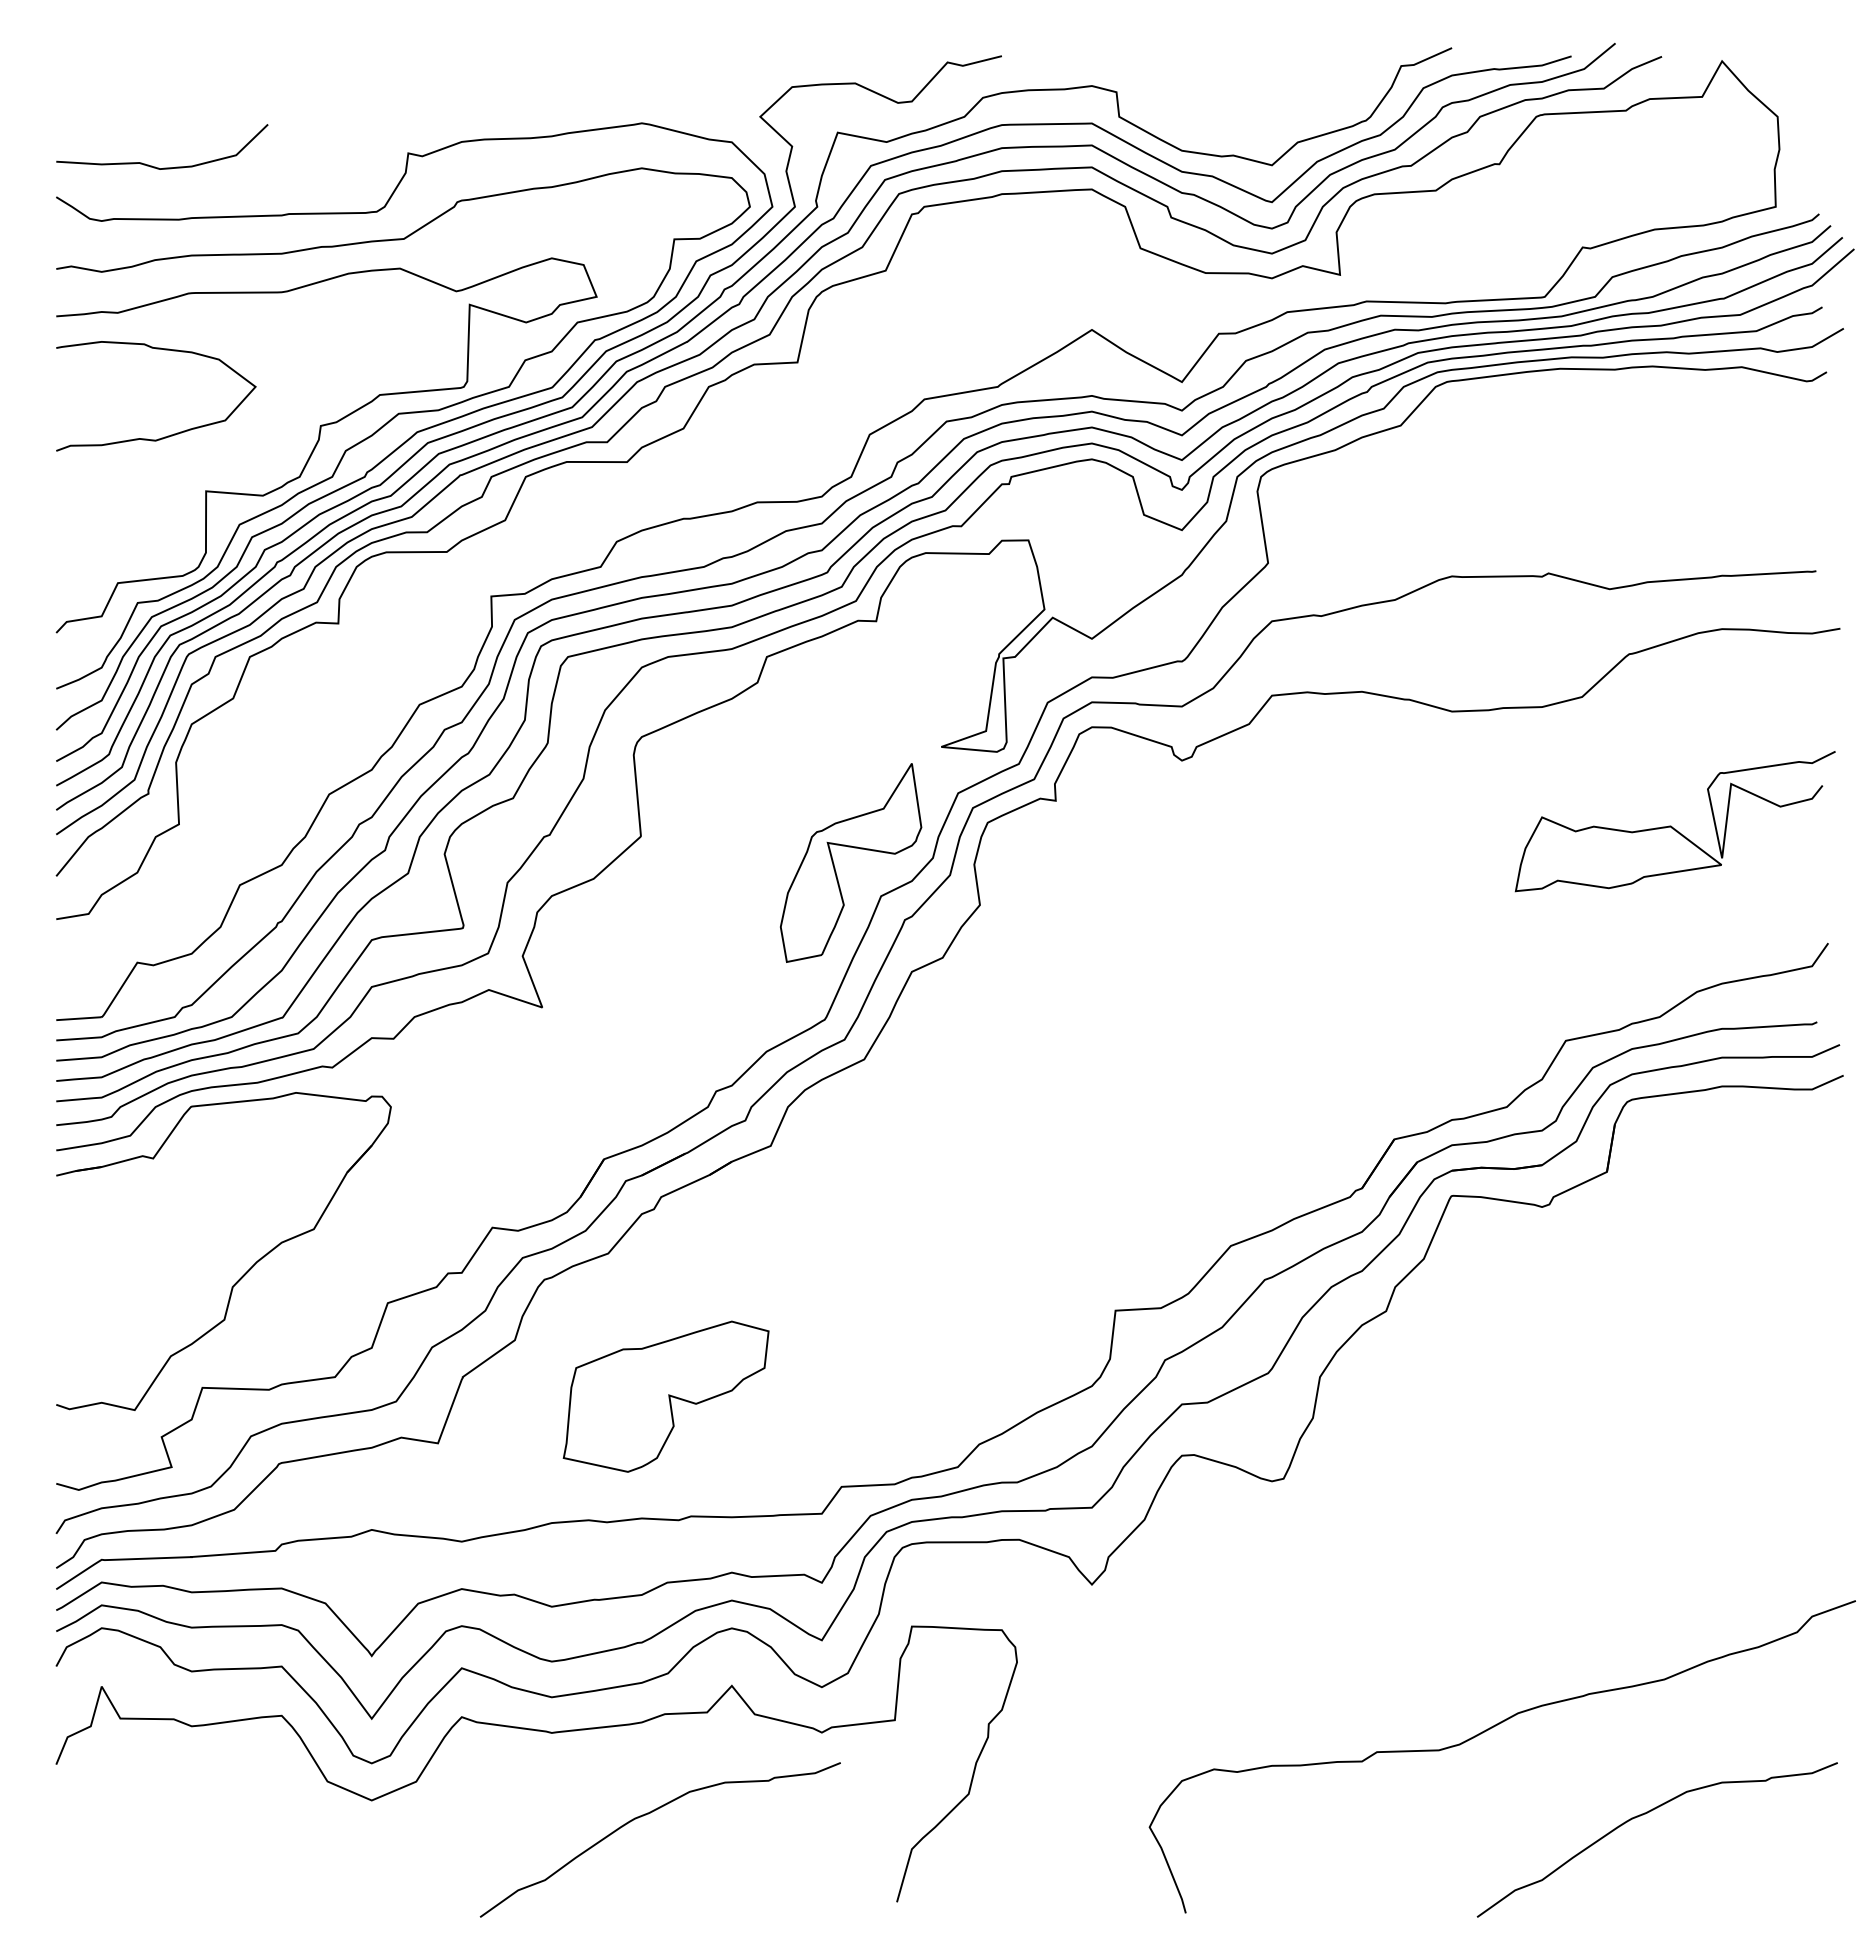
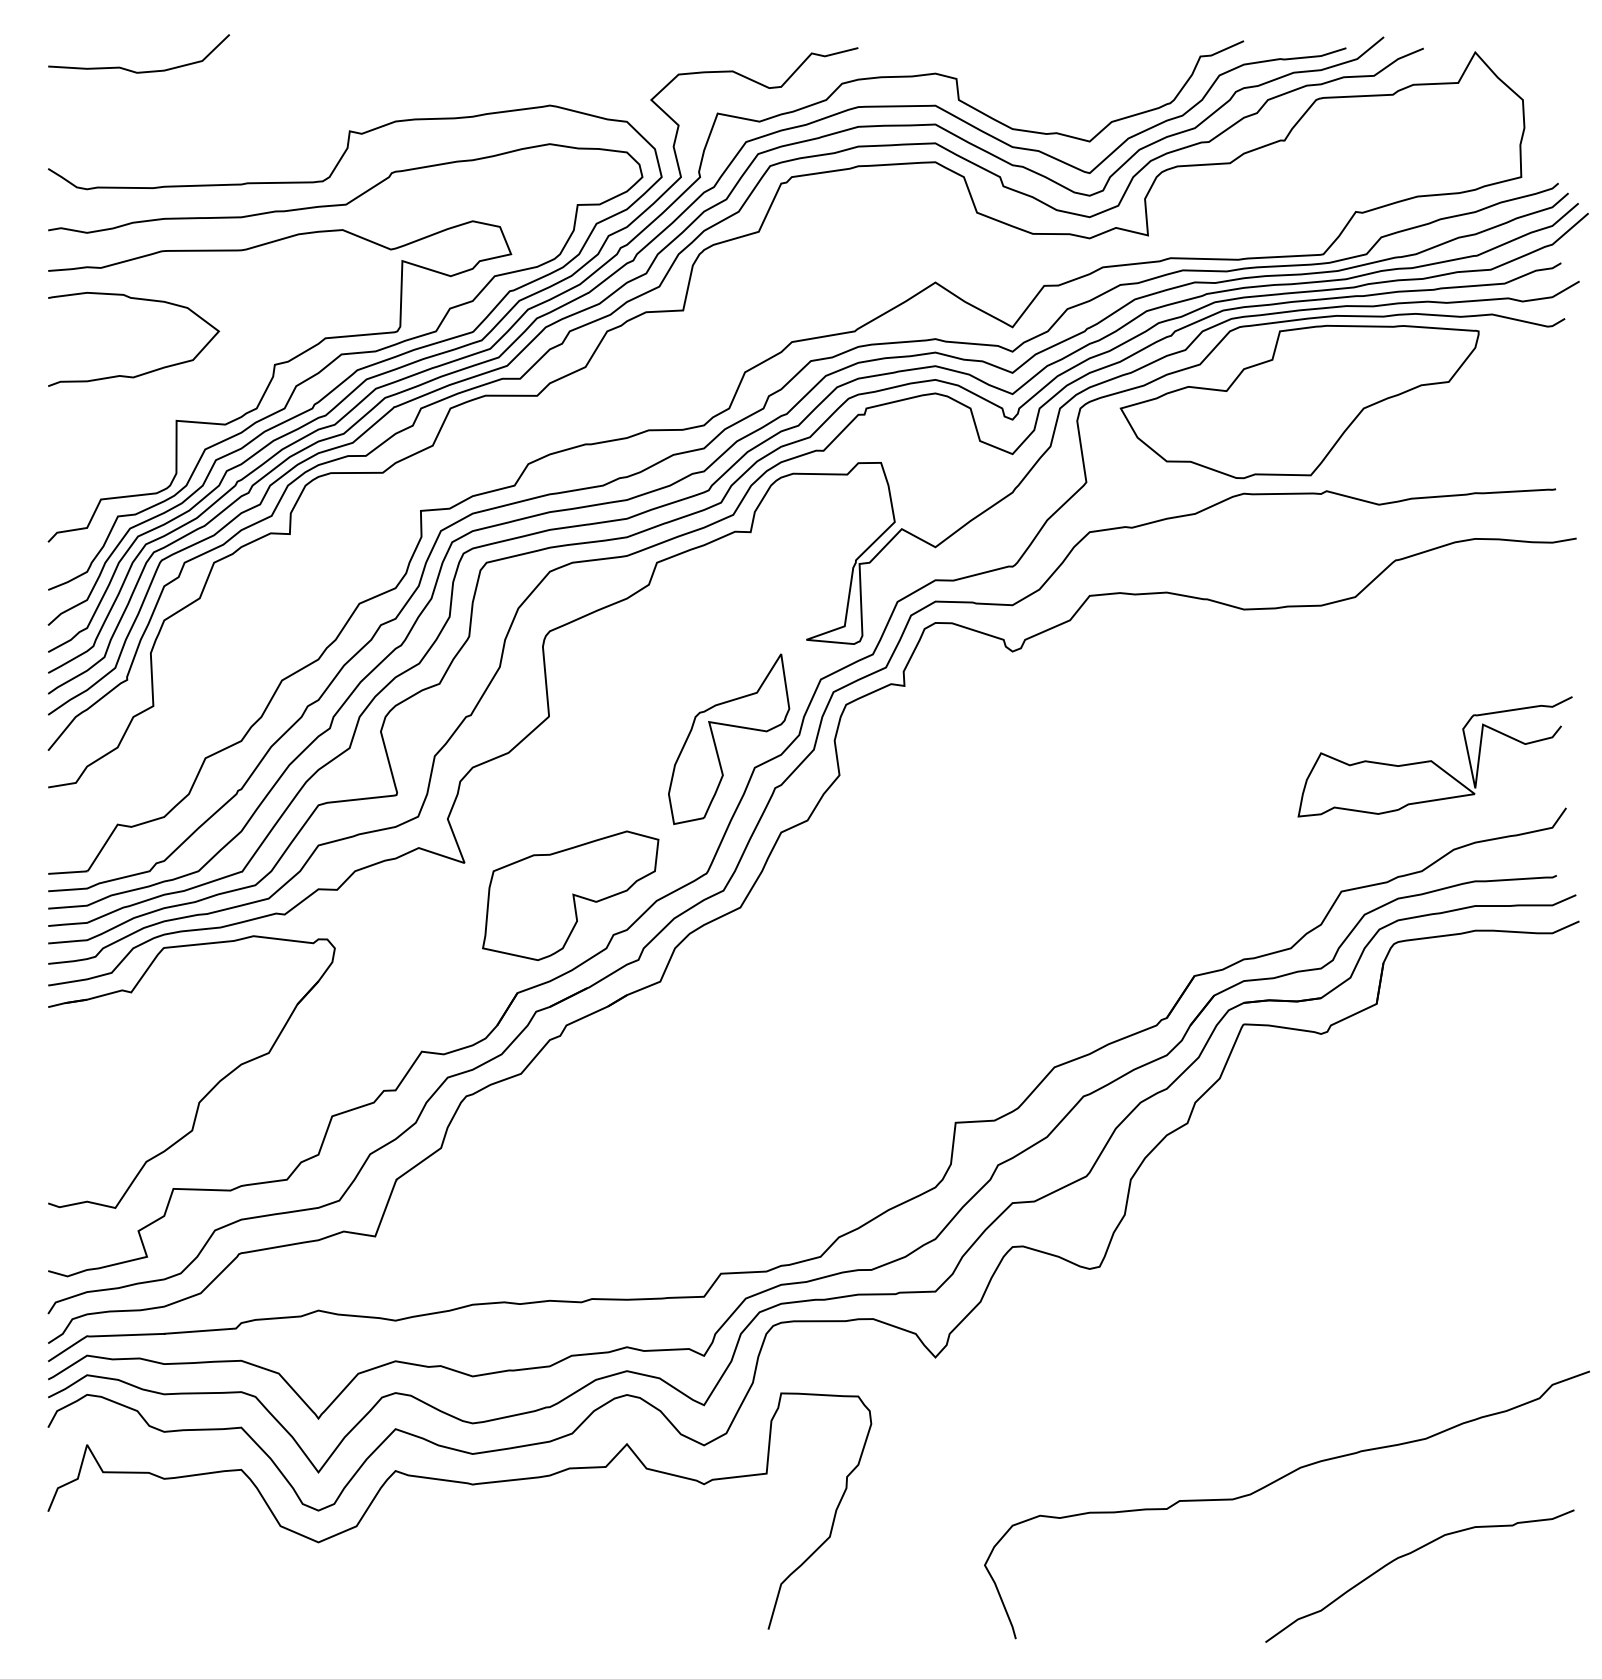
curve: (163, 167) -> (140, 71), moved
part: (1516, 469) -> (1299, 402), added
part: (1674, 821) -> (1434, 756), moved
part: (665, 1396) -> (570, 895), moved
curve: (646, 1815) -> (553, 1555), removed

